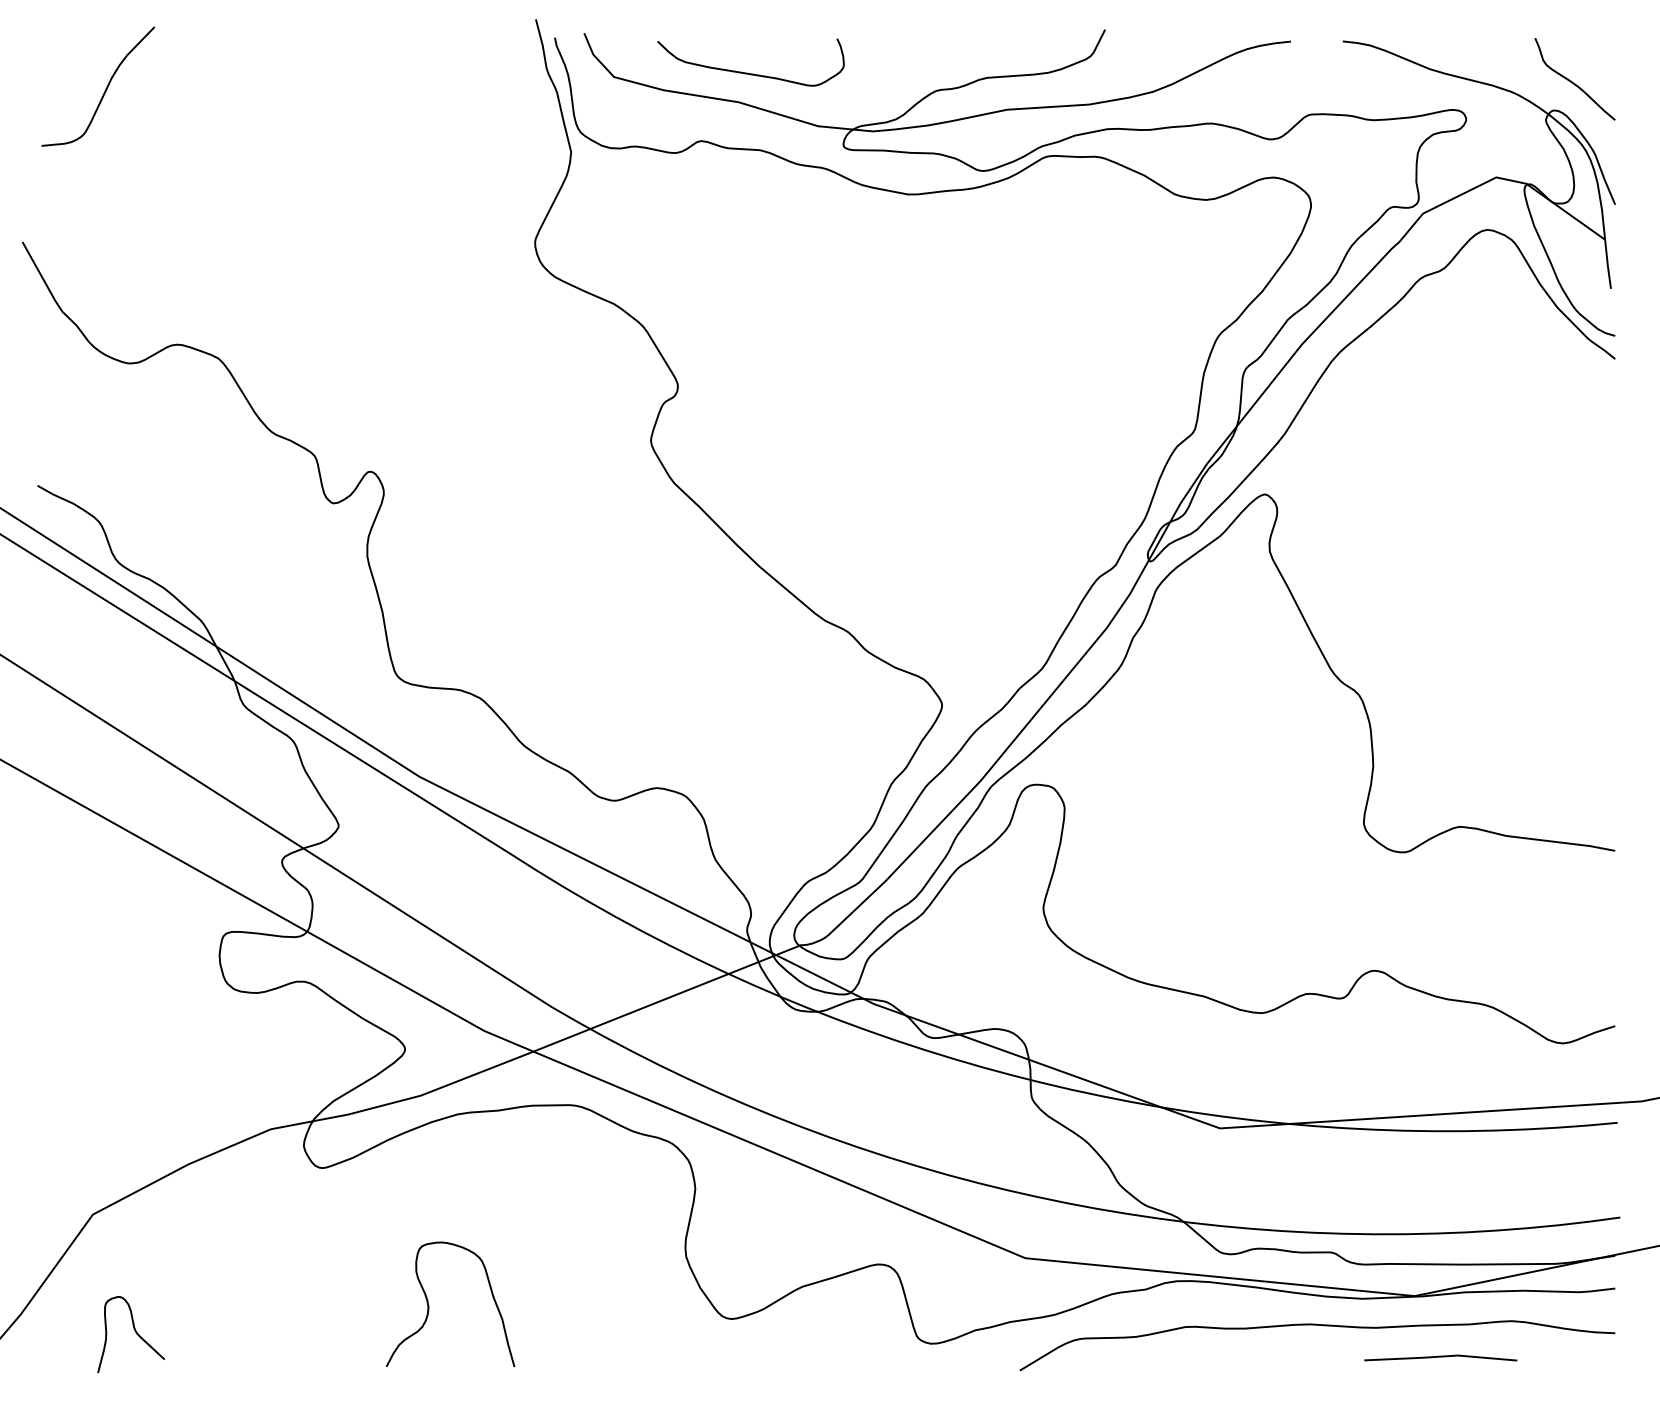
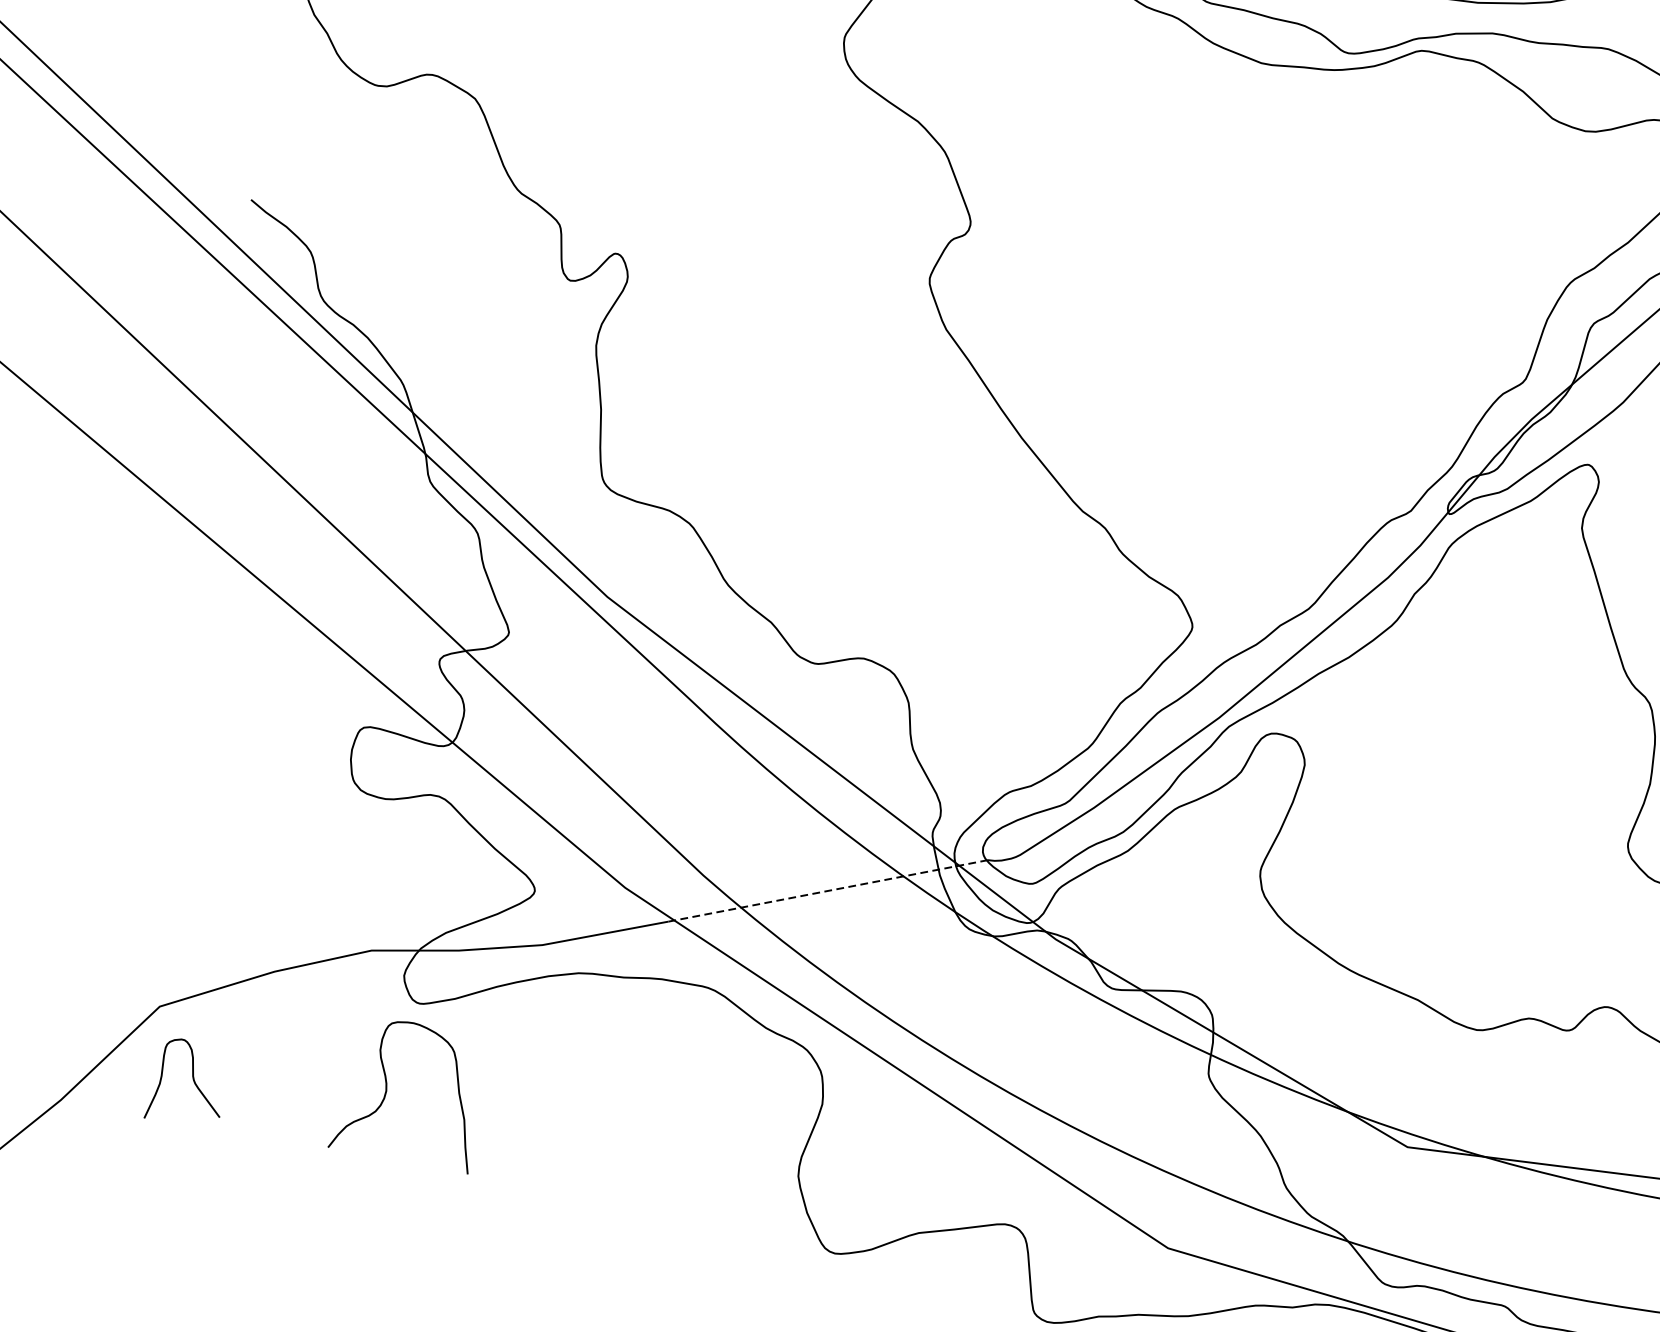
line: (664, 999) -> (828, 890), solid -> dashed
curve: (429, 1305) -> (387, 1089), moved
curve: (134, 1331) -> (192, 1080), moved

